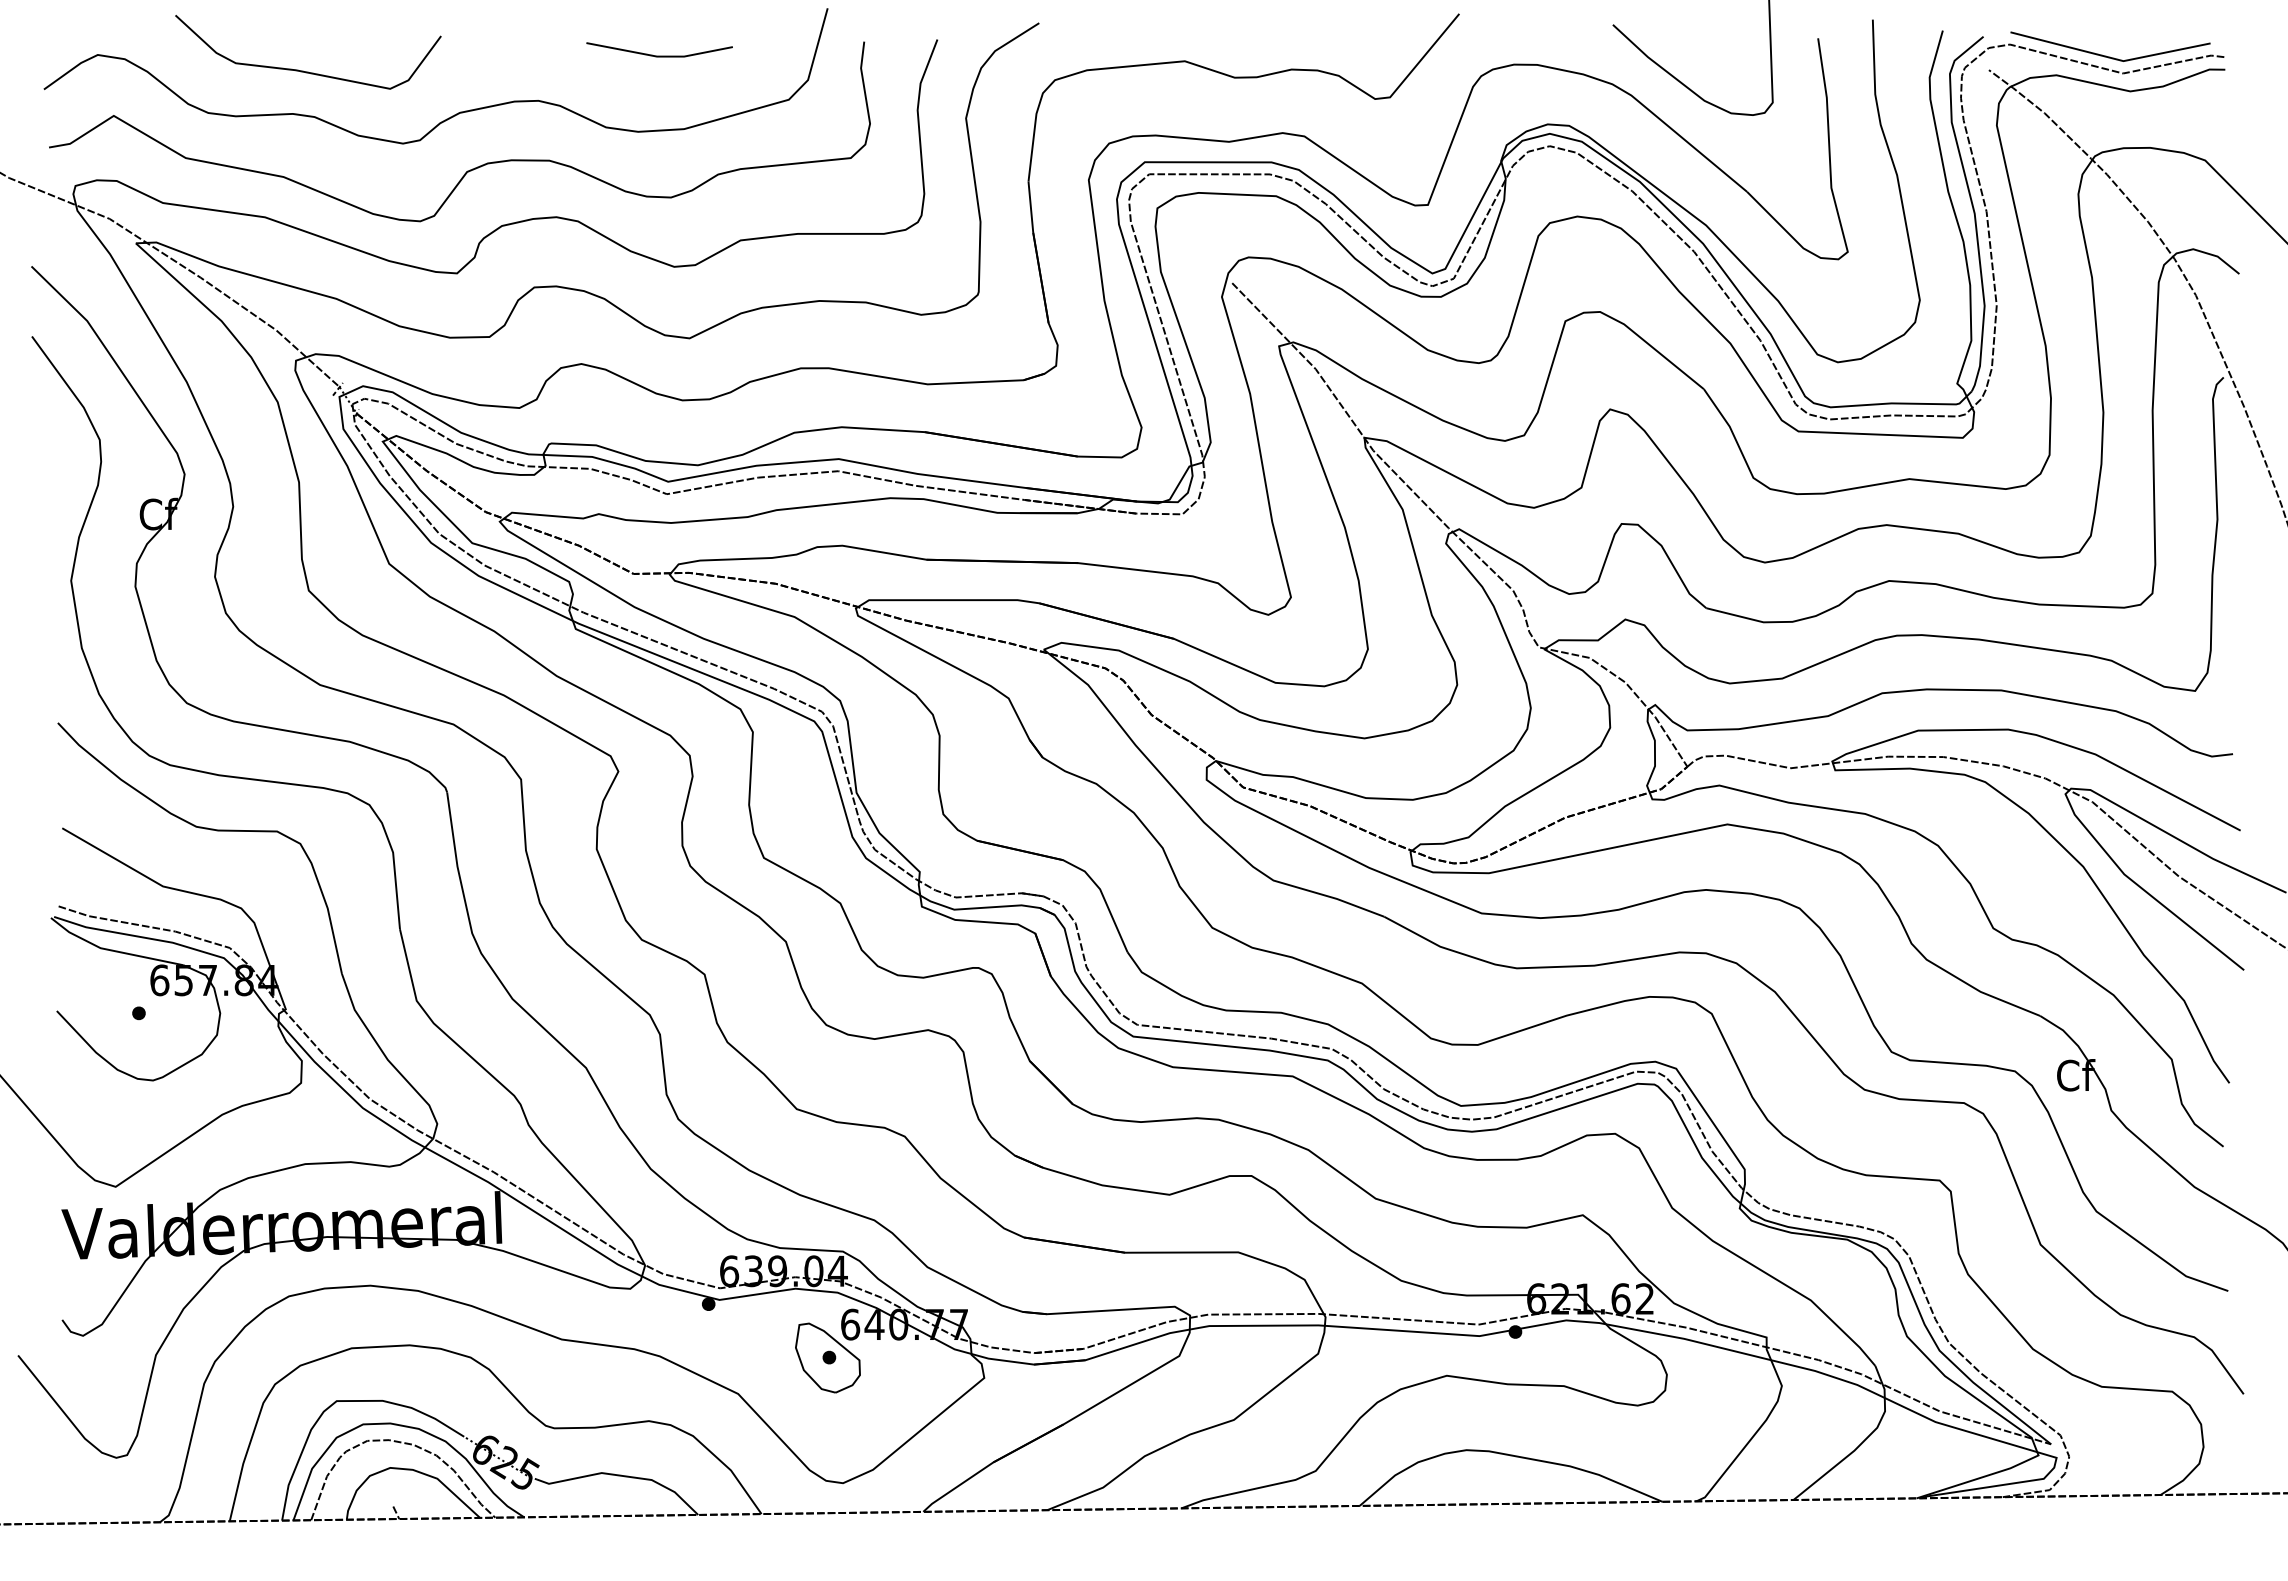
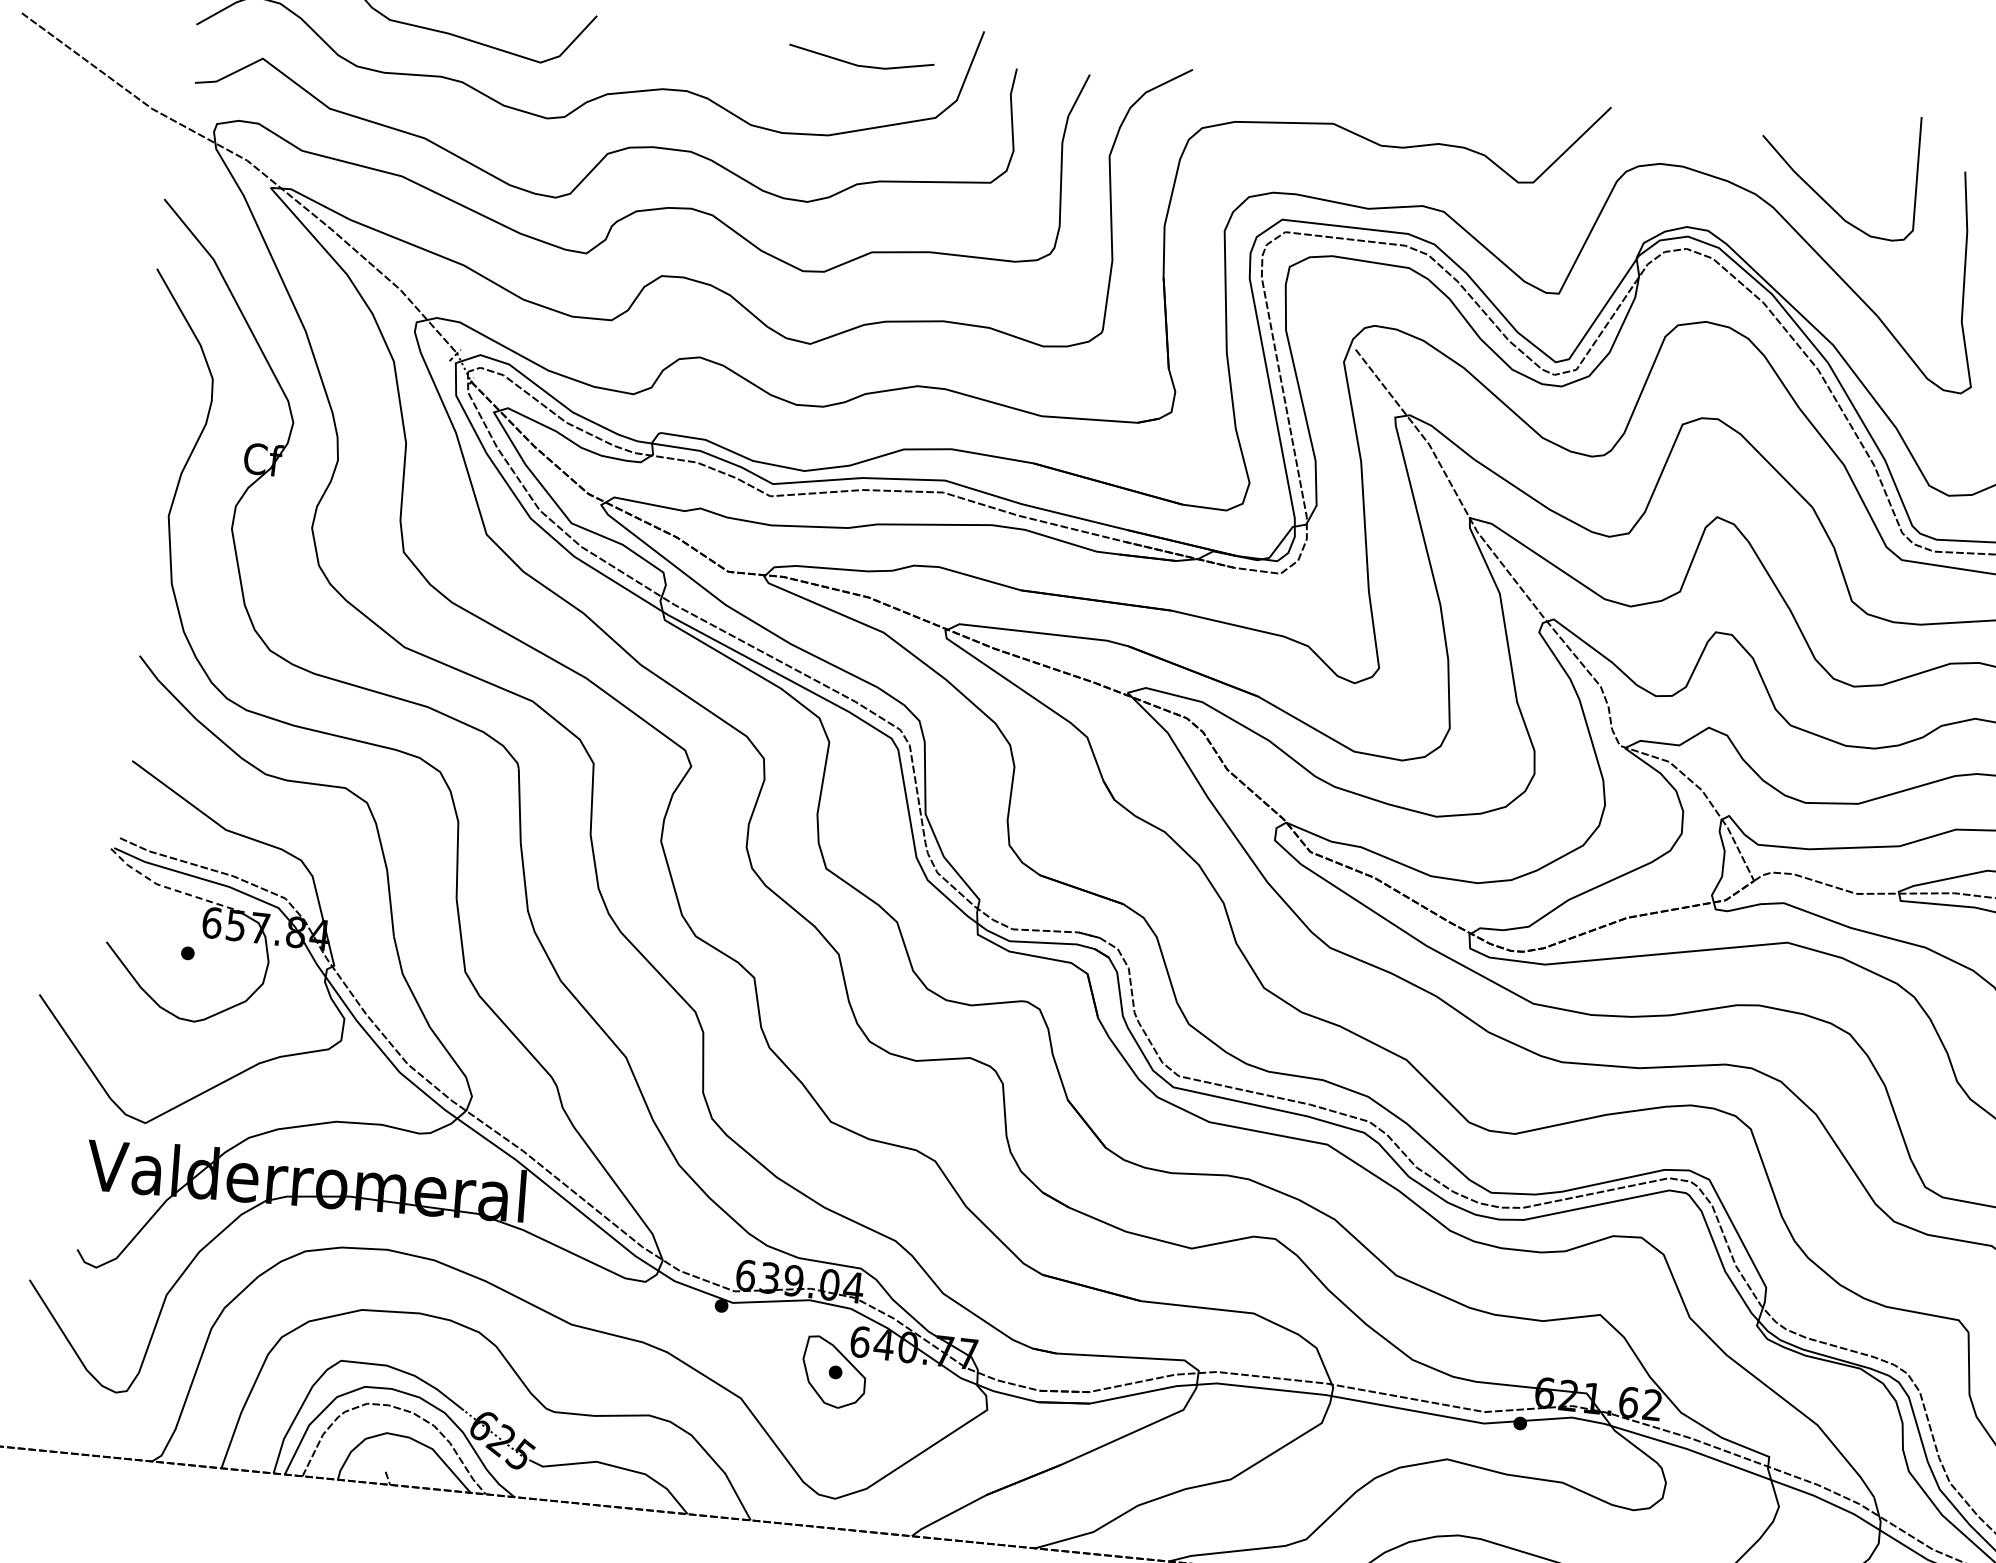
line: (659, 55) -> (860, 64), moved
line: (112, 950) -> (168, 887), solid -> dashed

